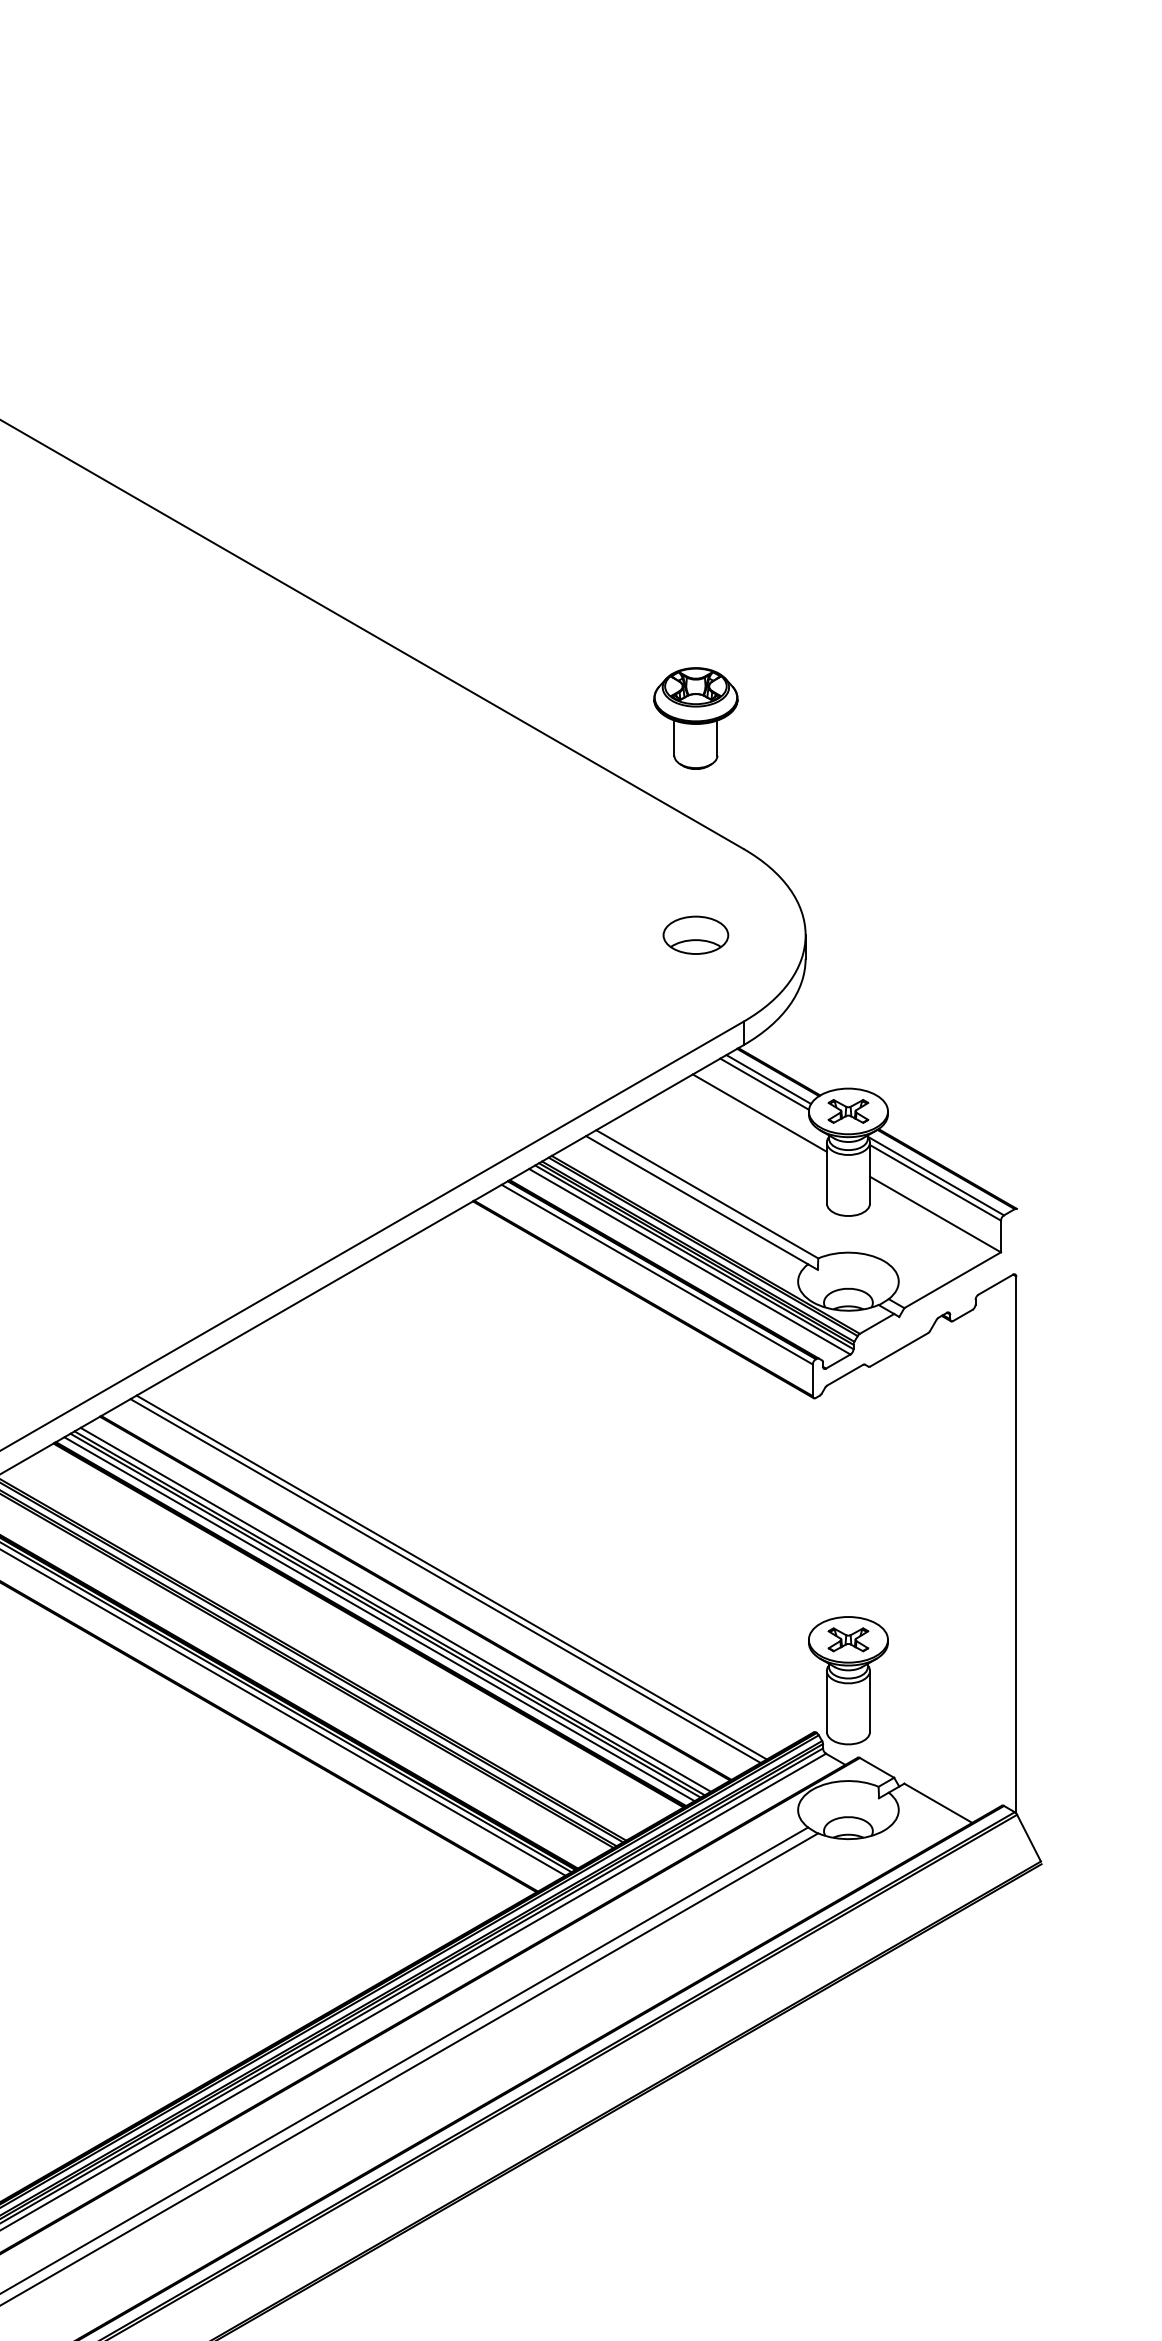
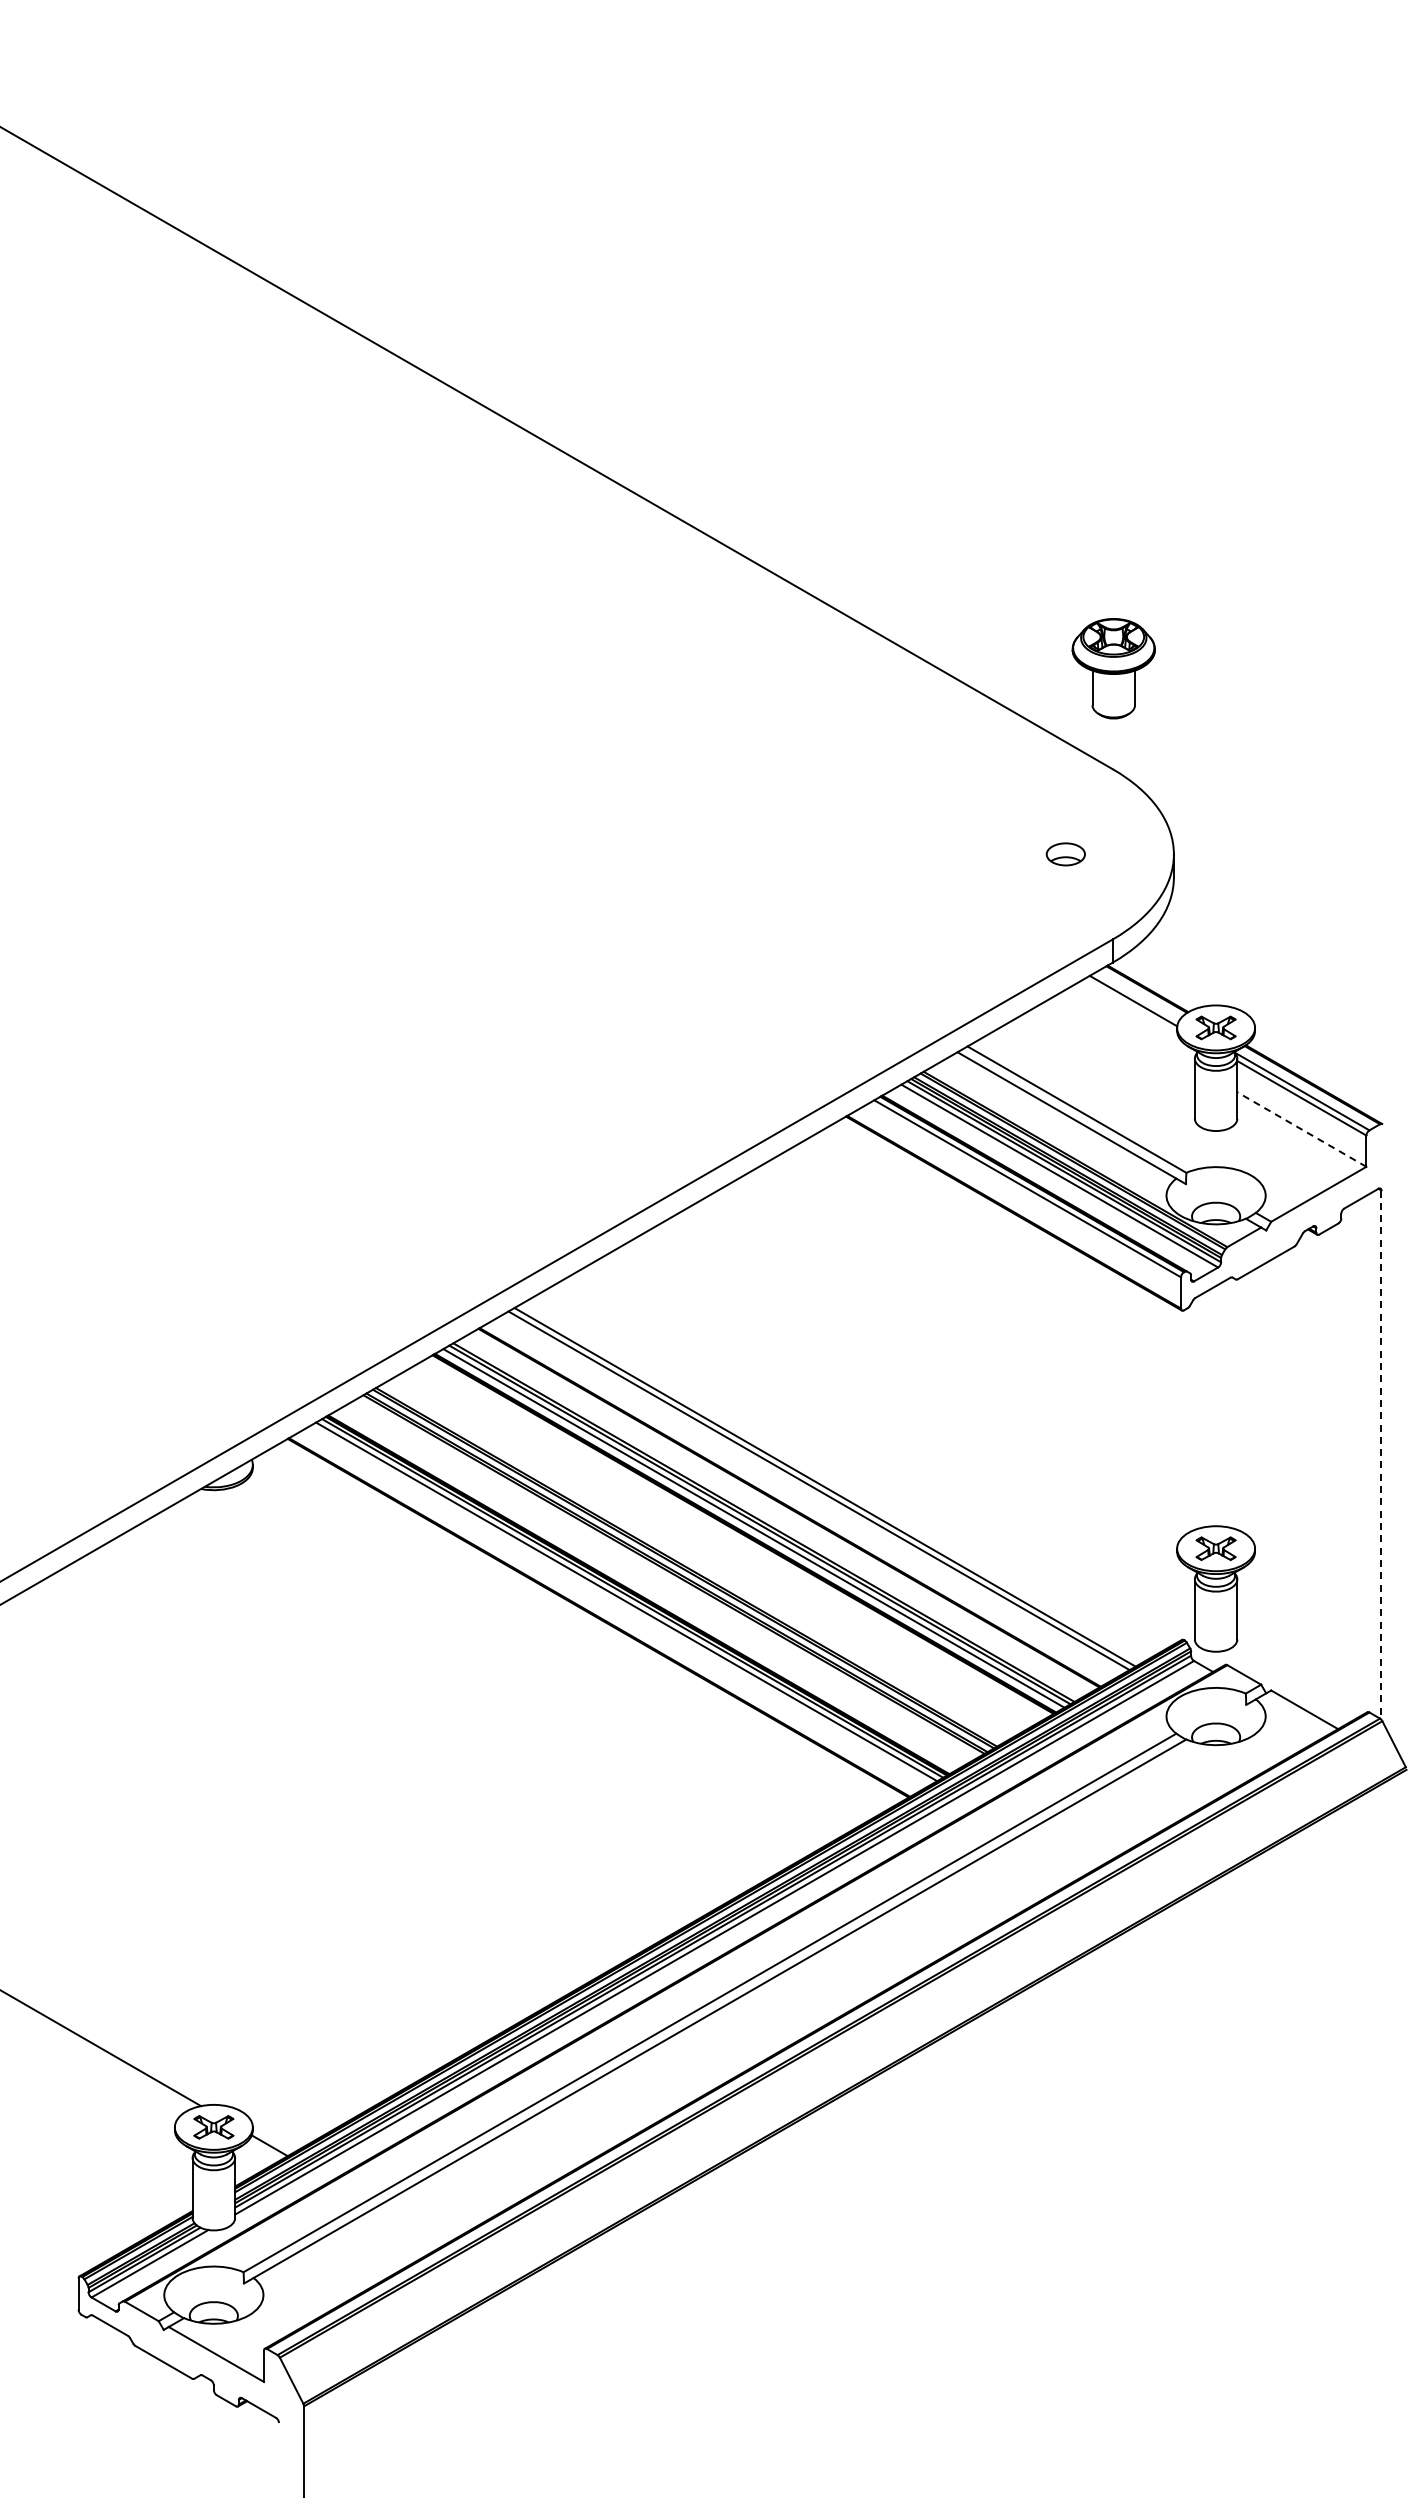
part: (695, 718) -> (1113, 668), moved
part: (695, 935) -> (1065, 854), size x0.6
line: (768, 1079) -> (1137, 996), removed
line: (759, 1113) -> (1128, 1029), removed
line: (935, 1214) -> (1301, 1129), solid -> dashed
line: (1016, 1545) -> (1381, 1455), solid -> dashed
line: (395, 1609) -> (769, 1518), removed

